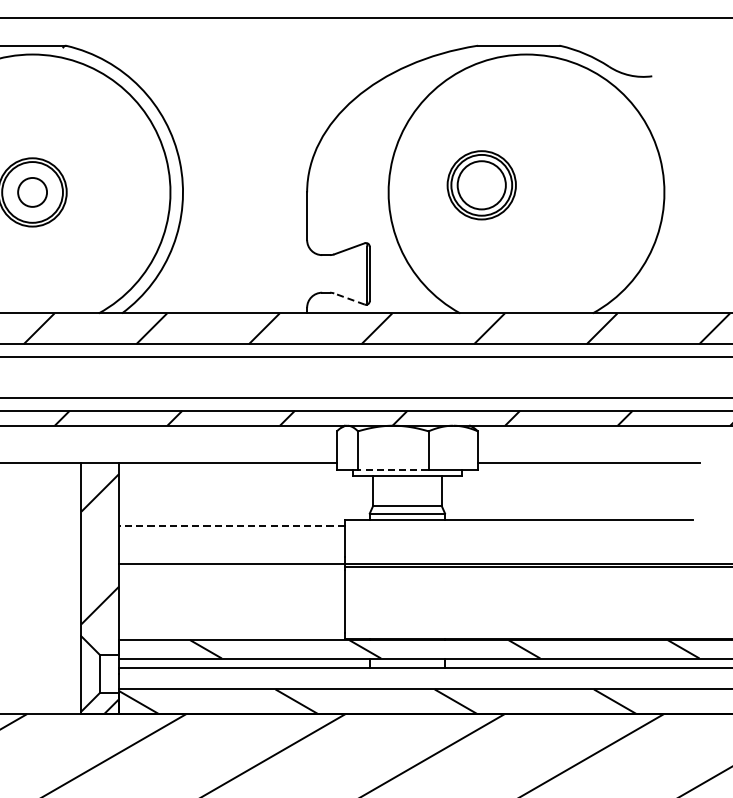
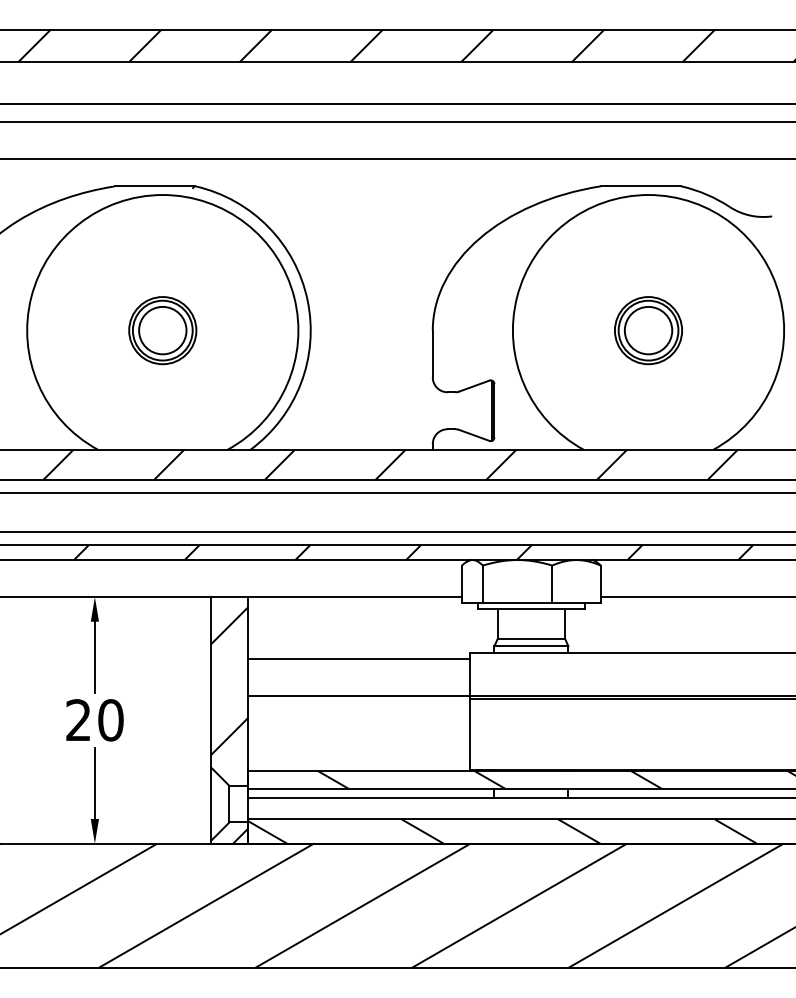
part: (481, 185) -> (648, 330), moved
circle: (32, 192) -> (162, 330), size x1.67
line: (349, 299) -> (474, 435), dashed -> solid
line: (393, 469) -> (517, 603), dashed -> solid
line: (231, 525) -> (358, 658), dashed -> solid

